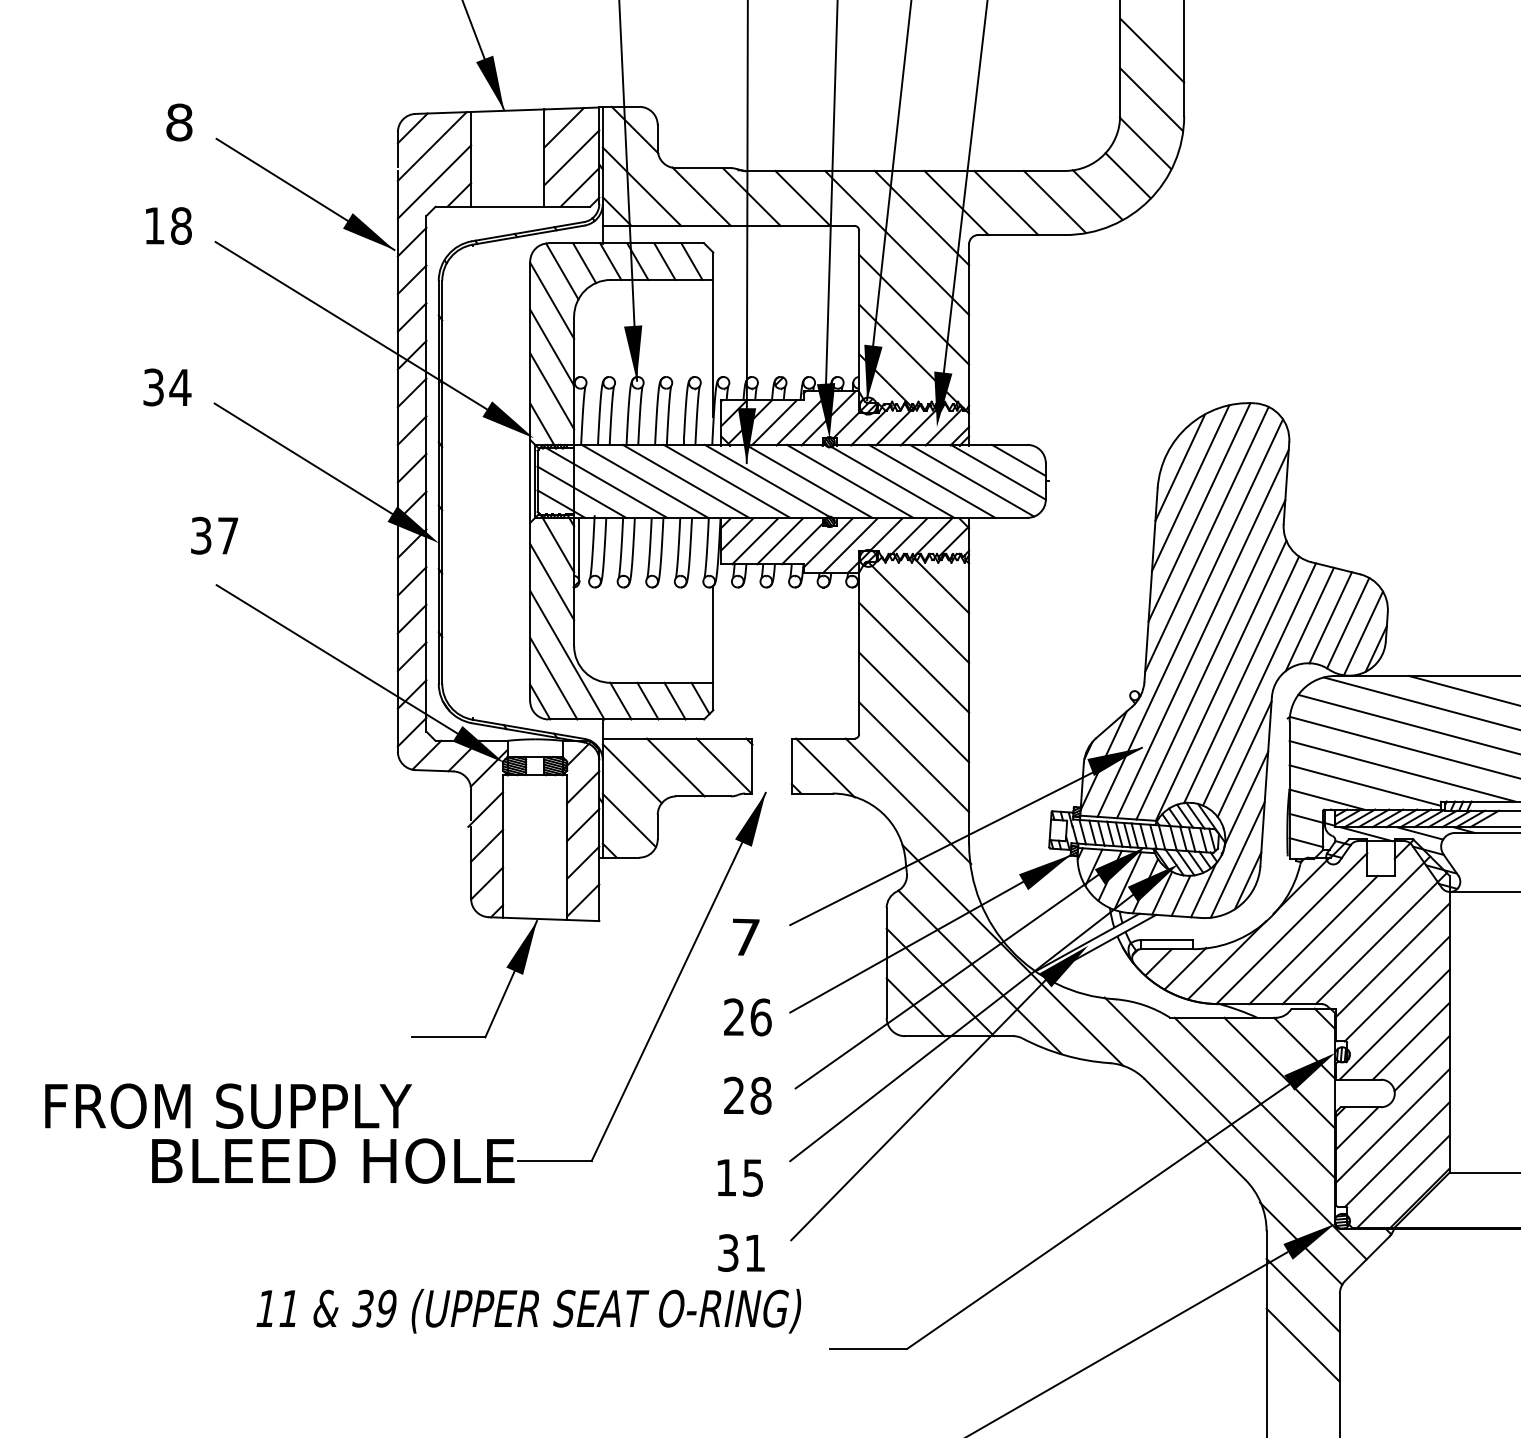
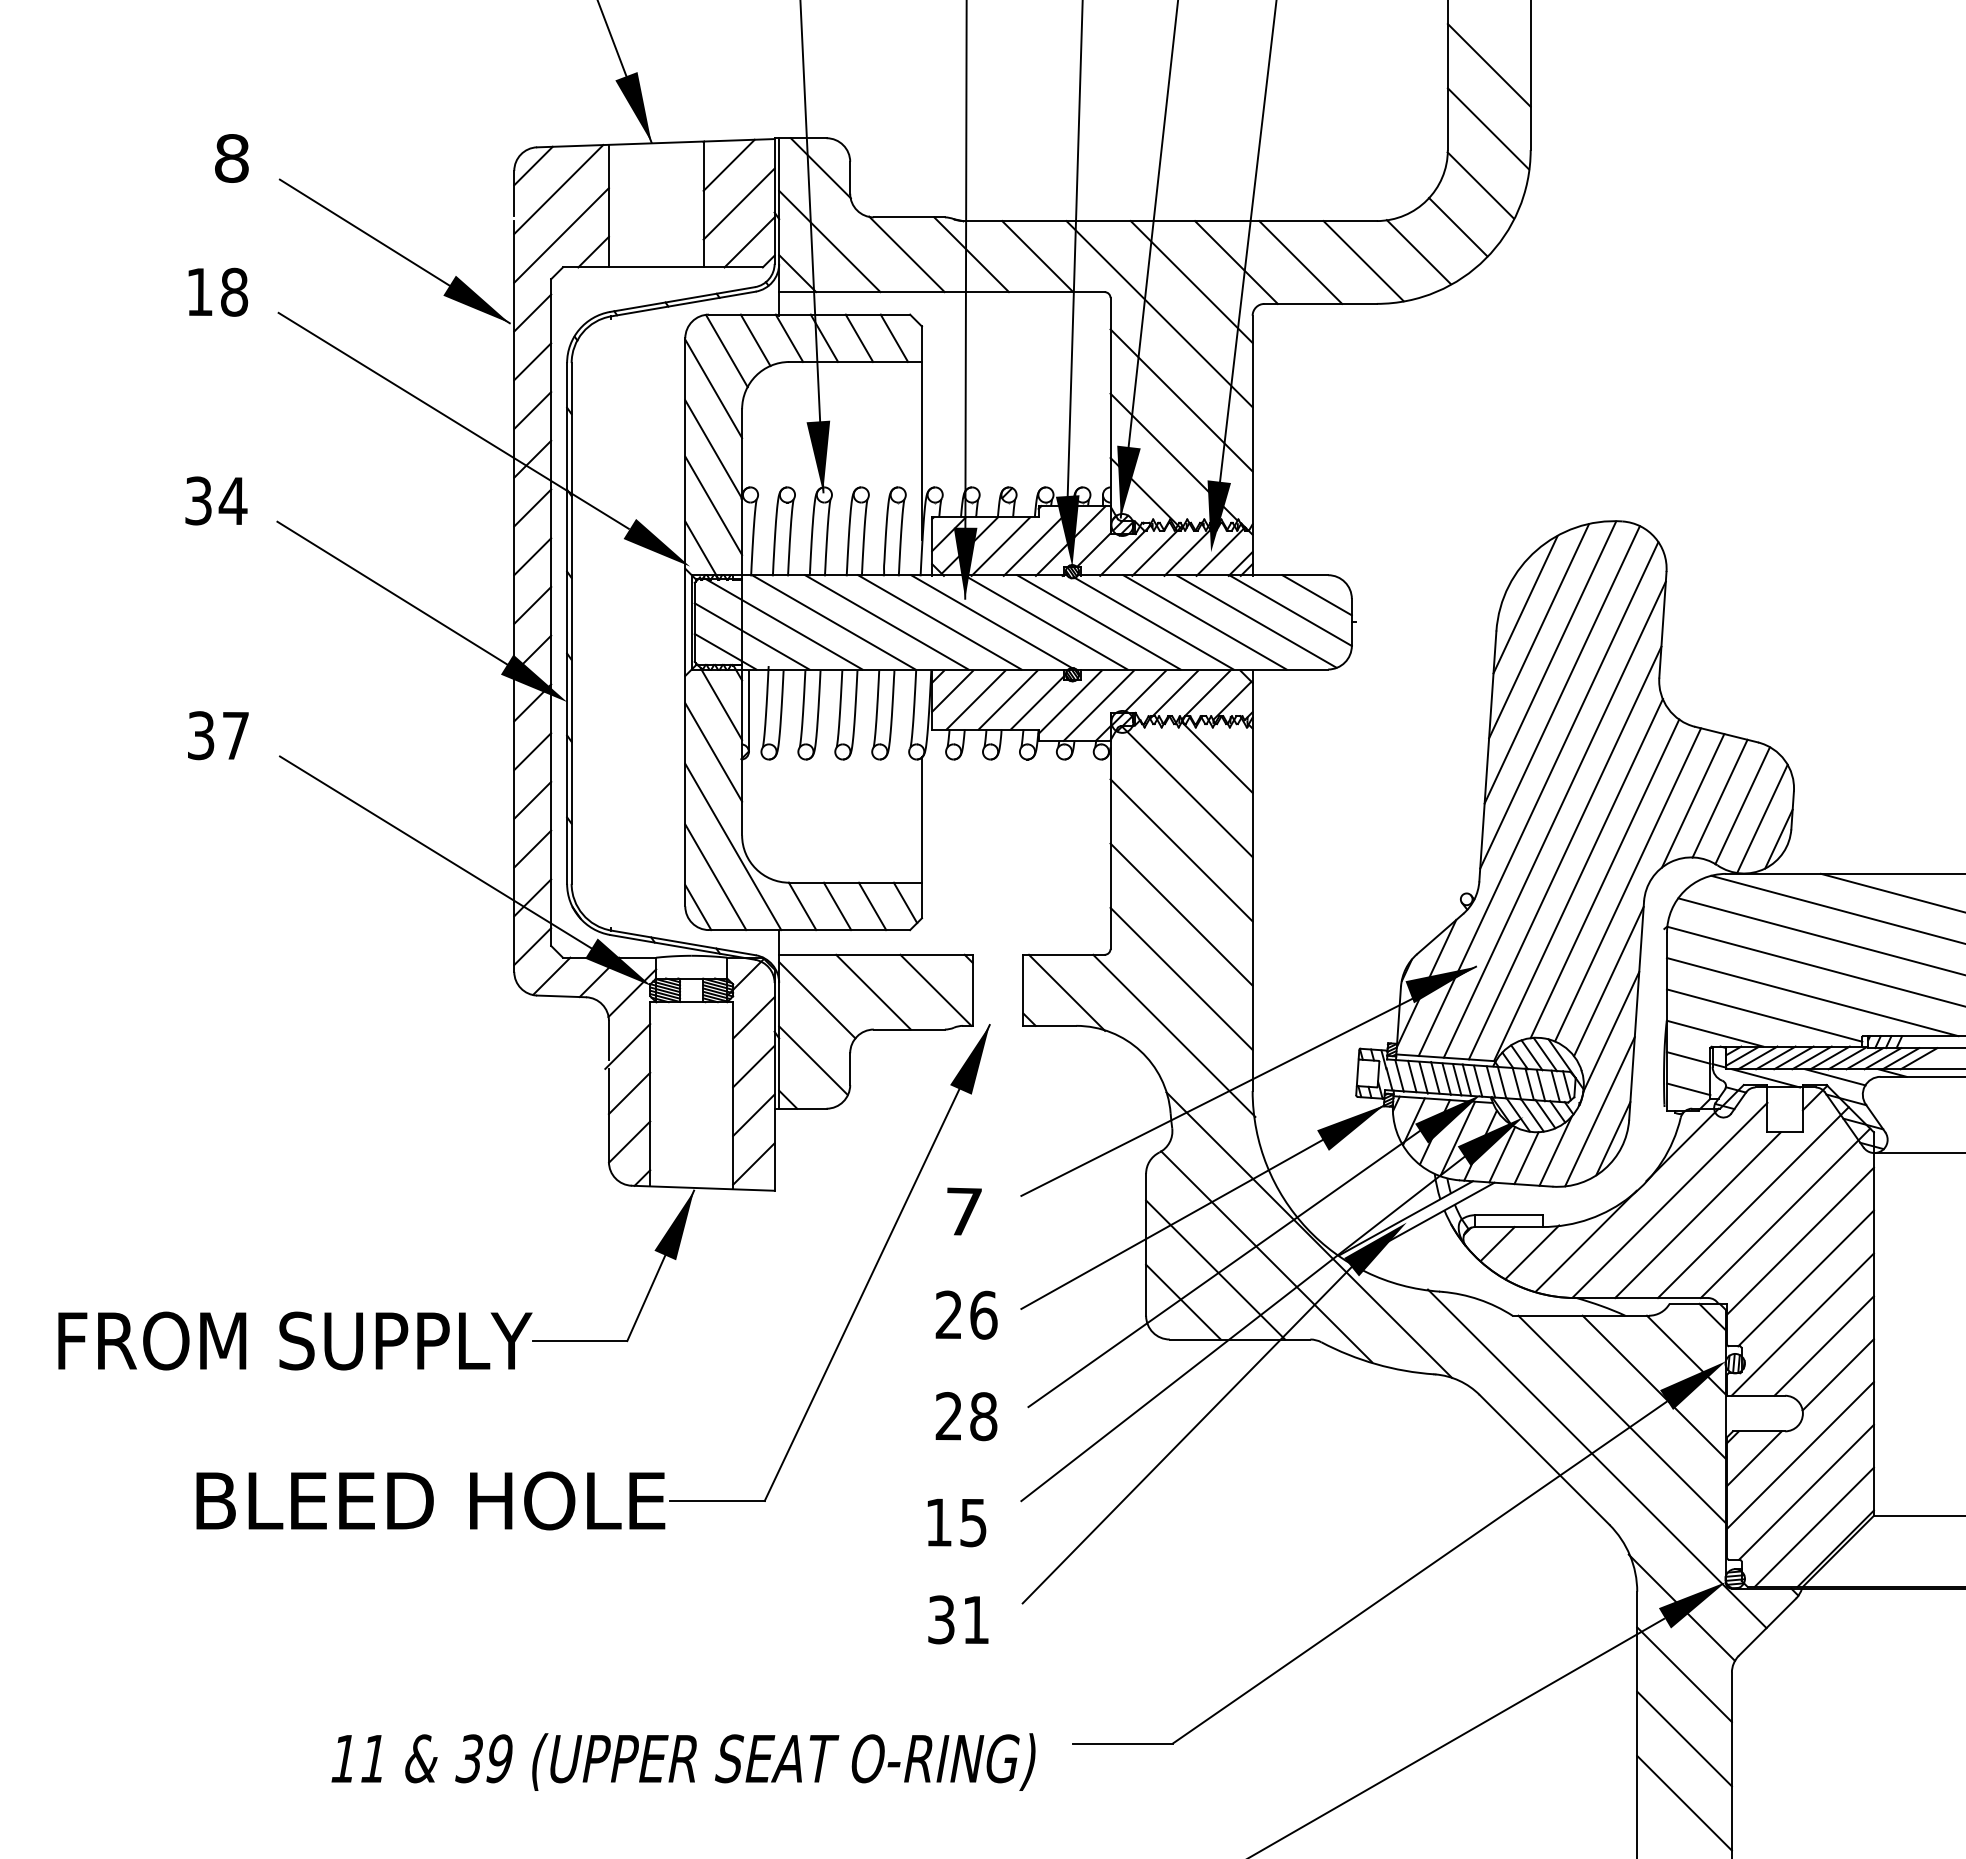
text: (214, 535) -> (218, 735), moved
text: (228, 1105) -> (295, 1340), moved
text: (528, 1310) -> (683, 1761), moved
line: (1303, 1394) -> (1684, 1802), added

